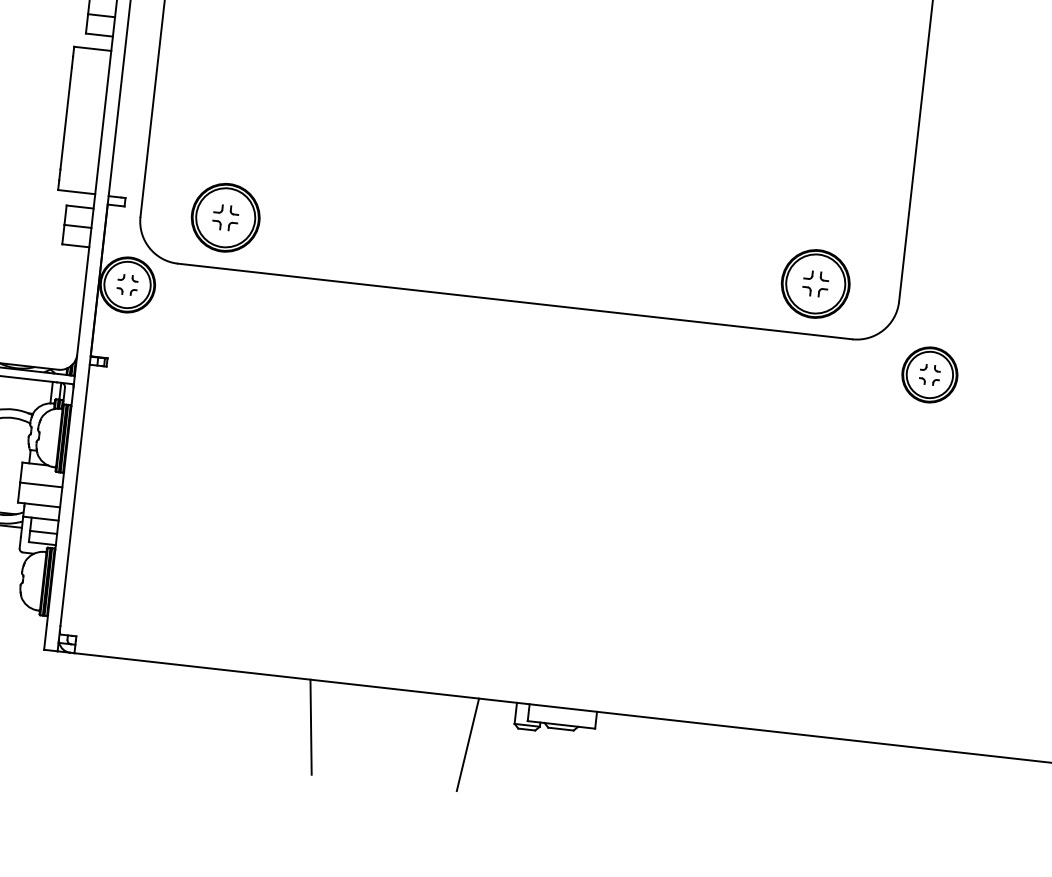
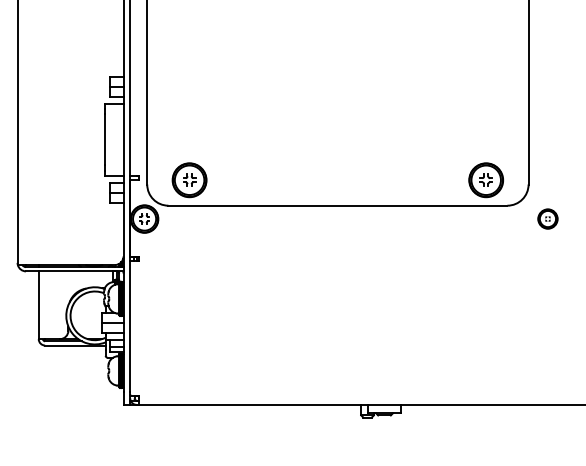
part: (929, 373) -> (547, 218), size x0.7
line: (311, 725) -> (260, 427), removed
line: (468, 743) -> (339, 427), removed

